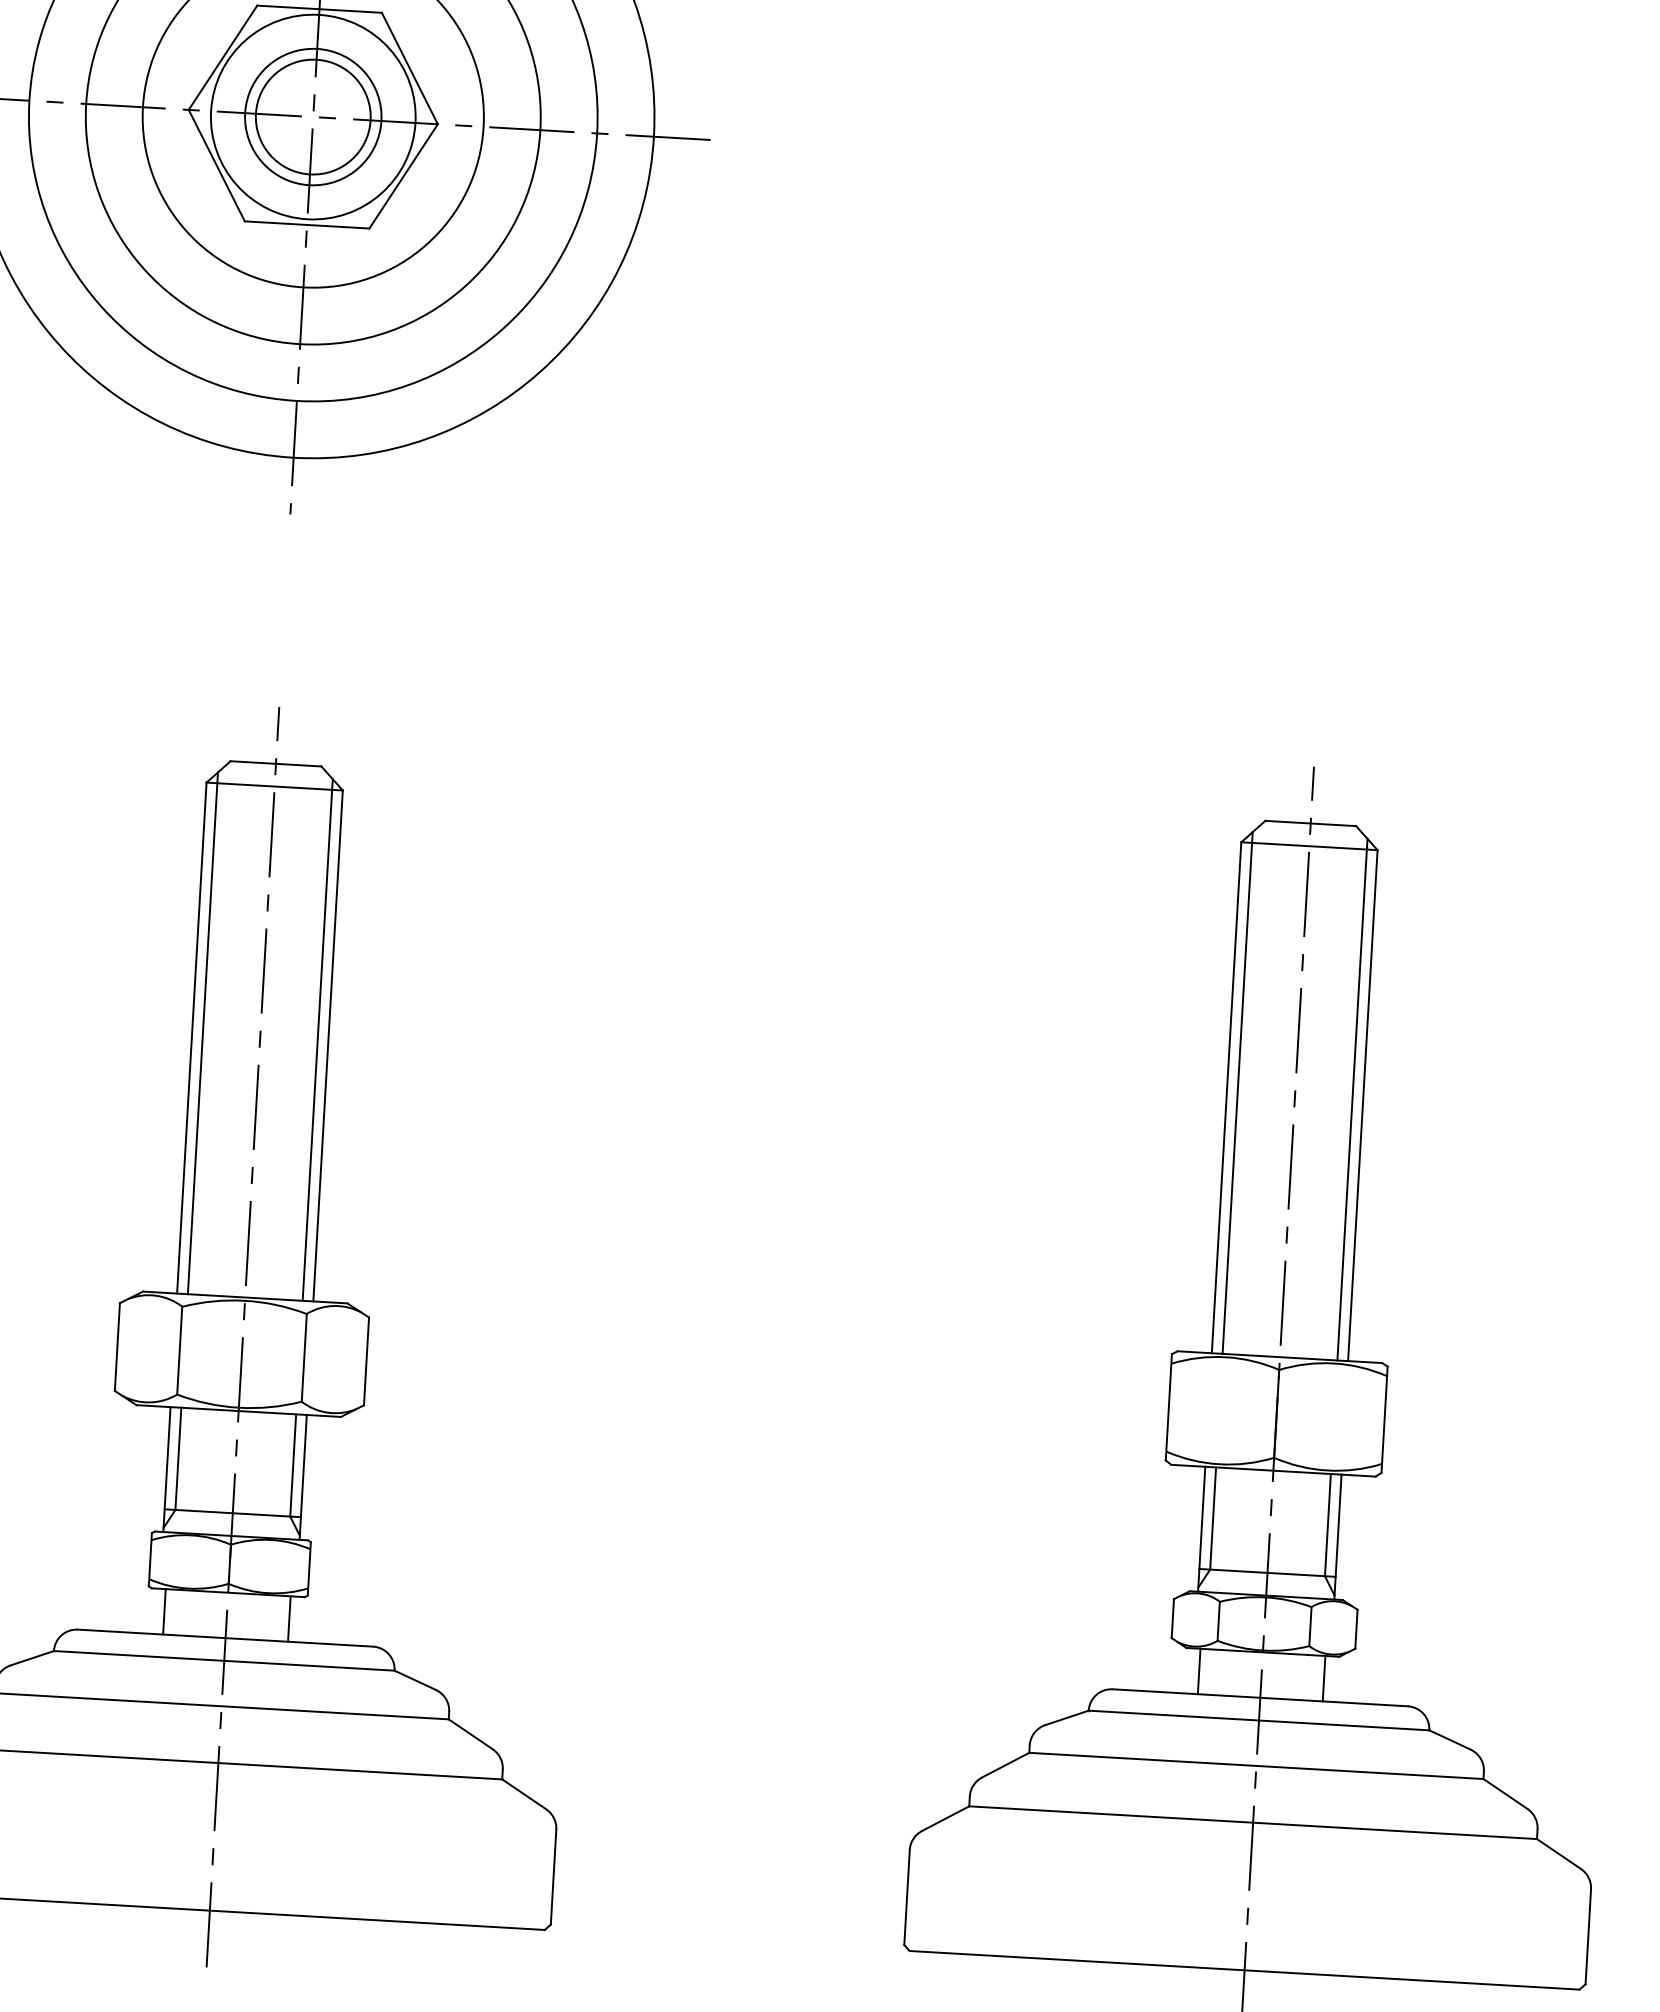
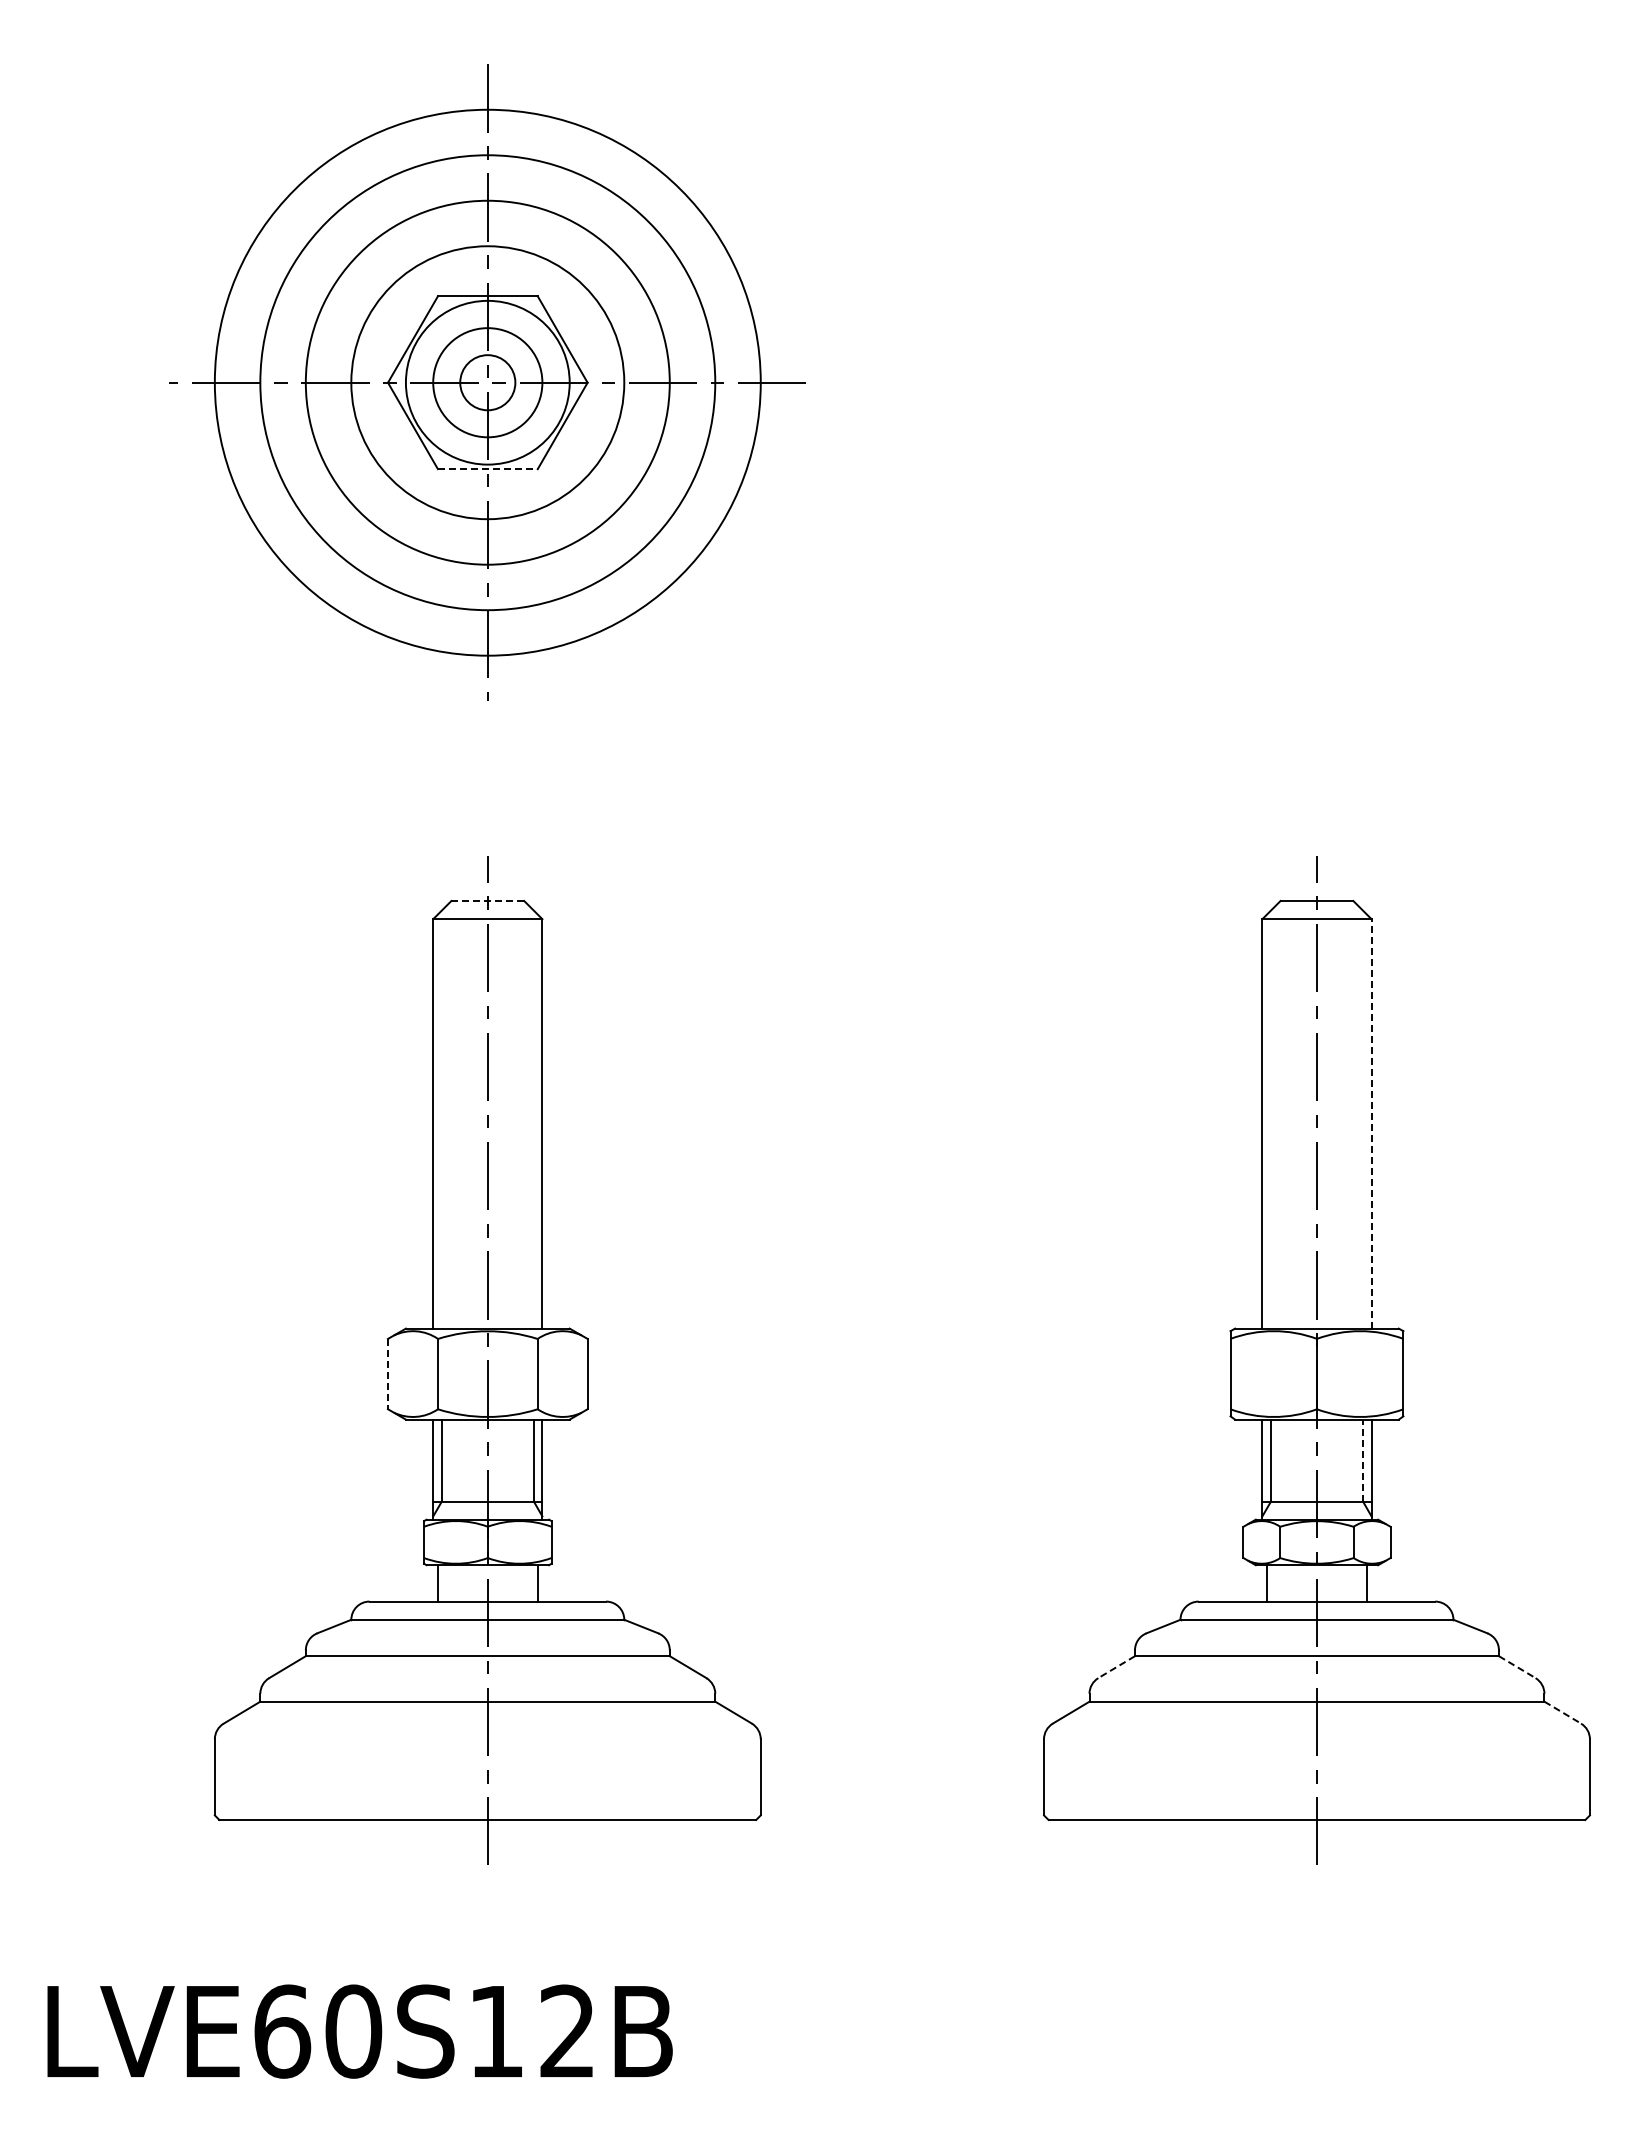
circle: (312, 116) -> (487, 382), size x0.6
line: (306, 225) -> (487, 469), solid -> dashed
line: (276, 764) -> (488, 901), solid -> dashed
line: (202, 1033) -> (441, 1119), removed
line: (317, 1039) -> (533, 1119), removed
line: (1238, 1092) -> (1271, 1119), removed
line: (1353, 1099) -> (1363, 1119), removed
line: (1362, 1105) -> (1371, 1123), solid -> dashed
line: (117, 1347) -> (388, 1374), solid -> dashed
line: (1328, 1525) -> (1363, 1460), solid -> dashed
line: (1005, 1765) -> (1116, 1667), solid -> dashed
line: (1505, 1794) -> (1517, 1667), solid -> dashed
line: (1559, 1853) -> (1563, 1712), solid -> dashed

